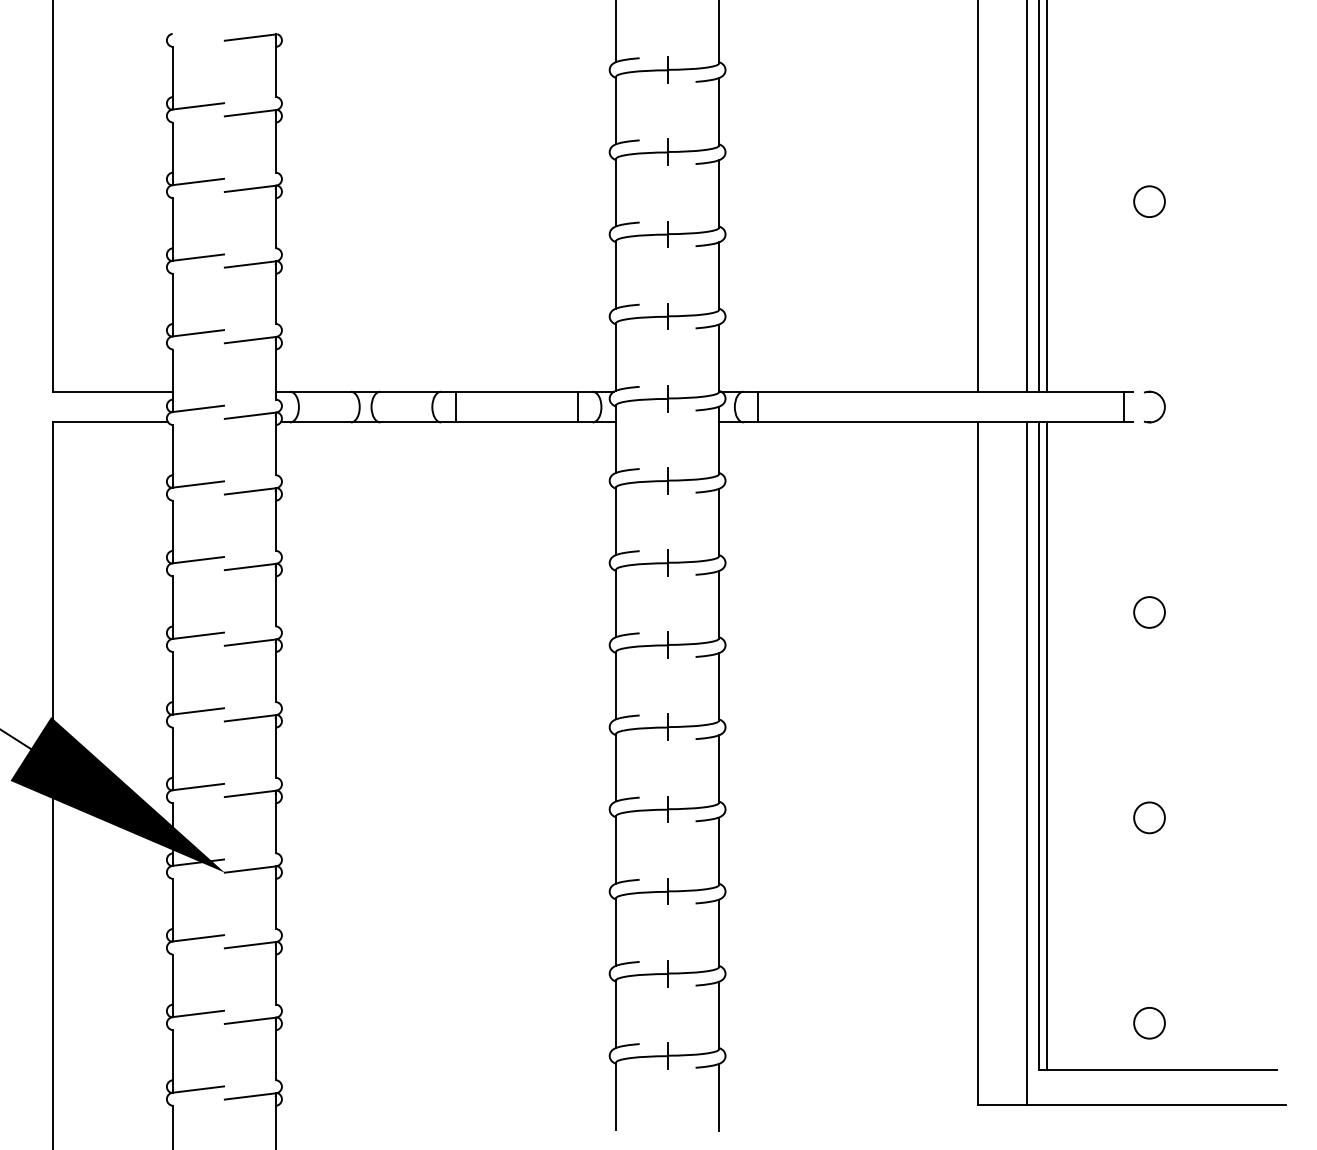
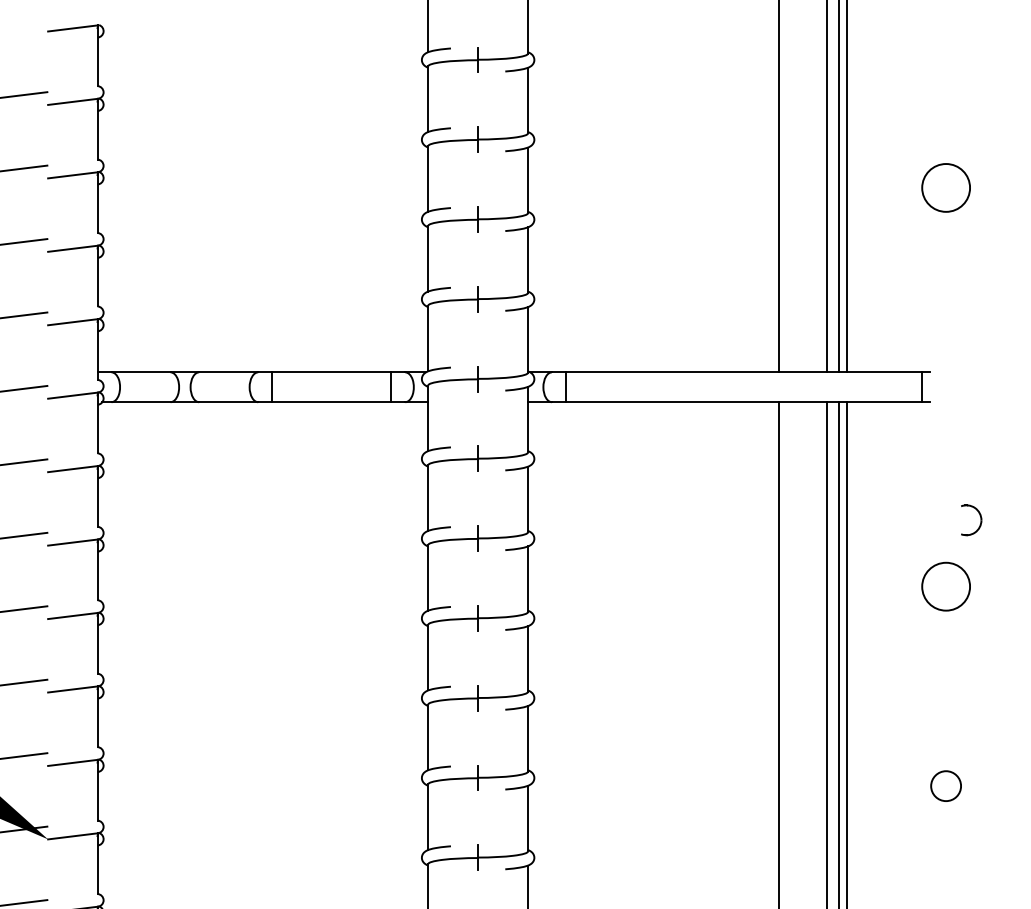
circle: (1149, 201) -> (946, 187), size x1.6
part: (1163, 404) -> (980, 517), moved
circle: (1149, 612) -> (946, 586), size x1.6

